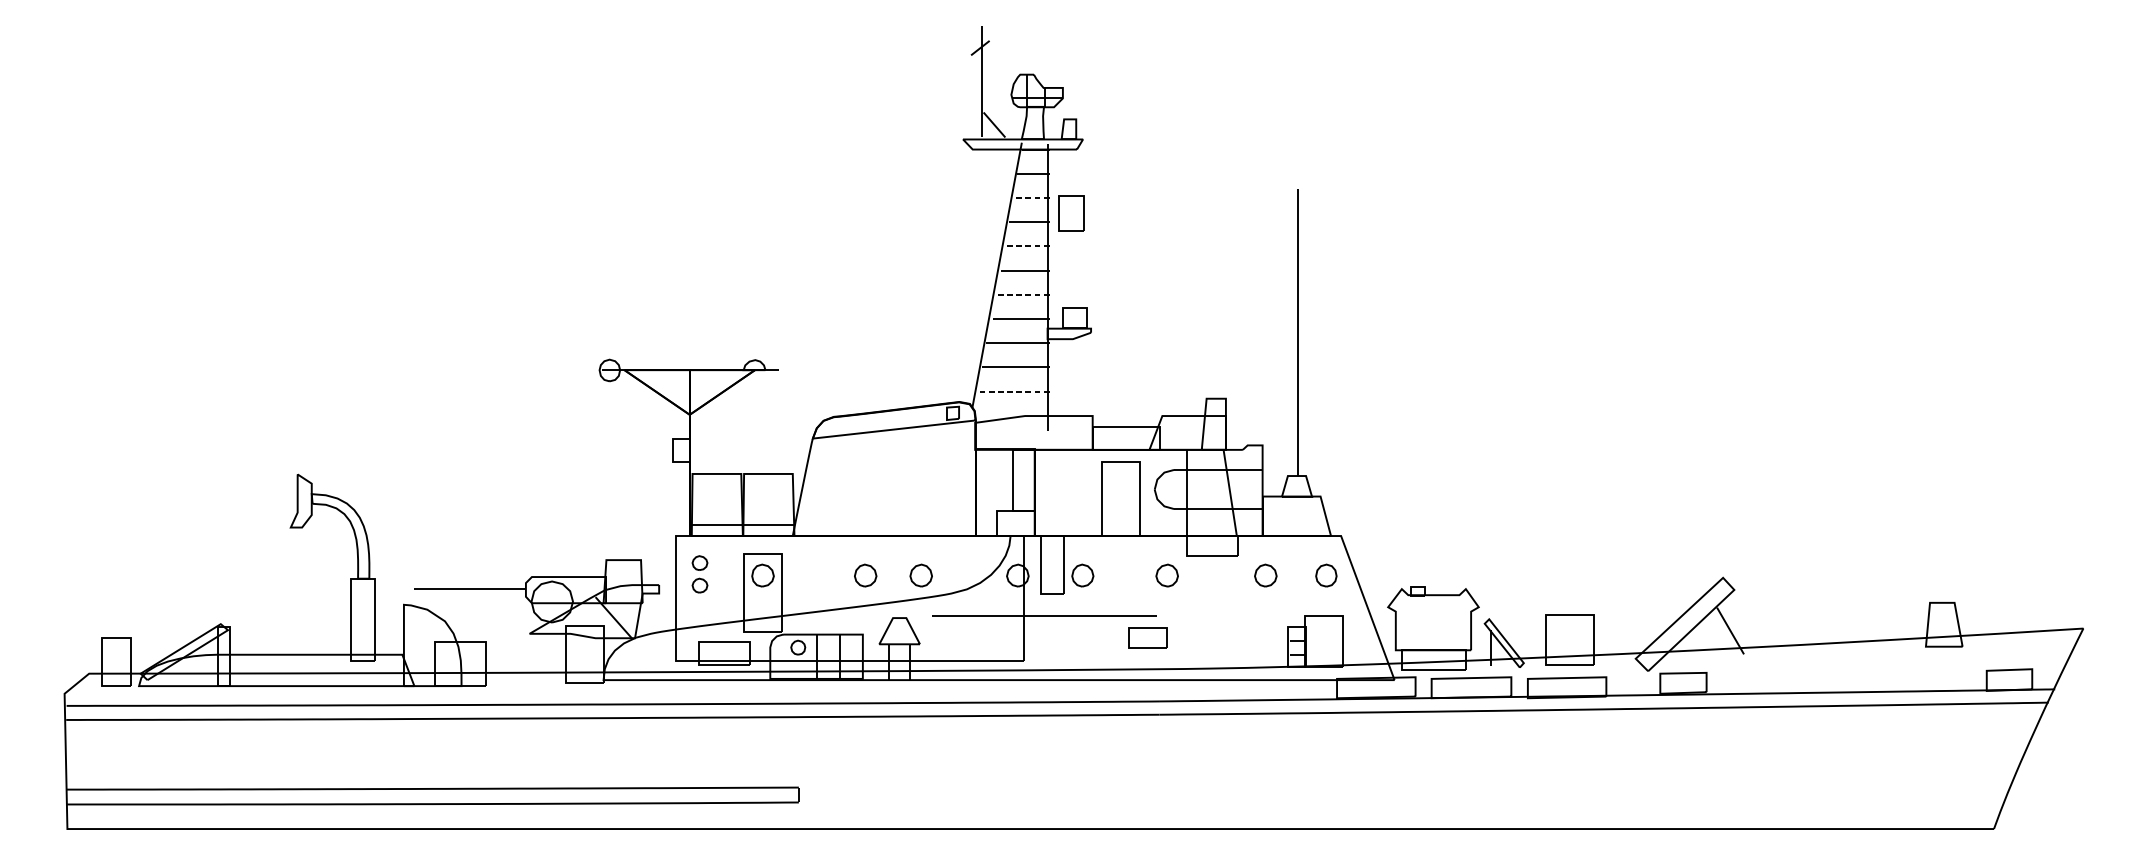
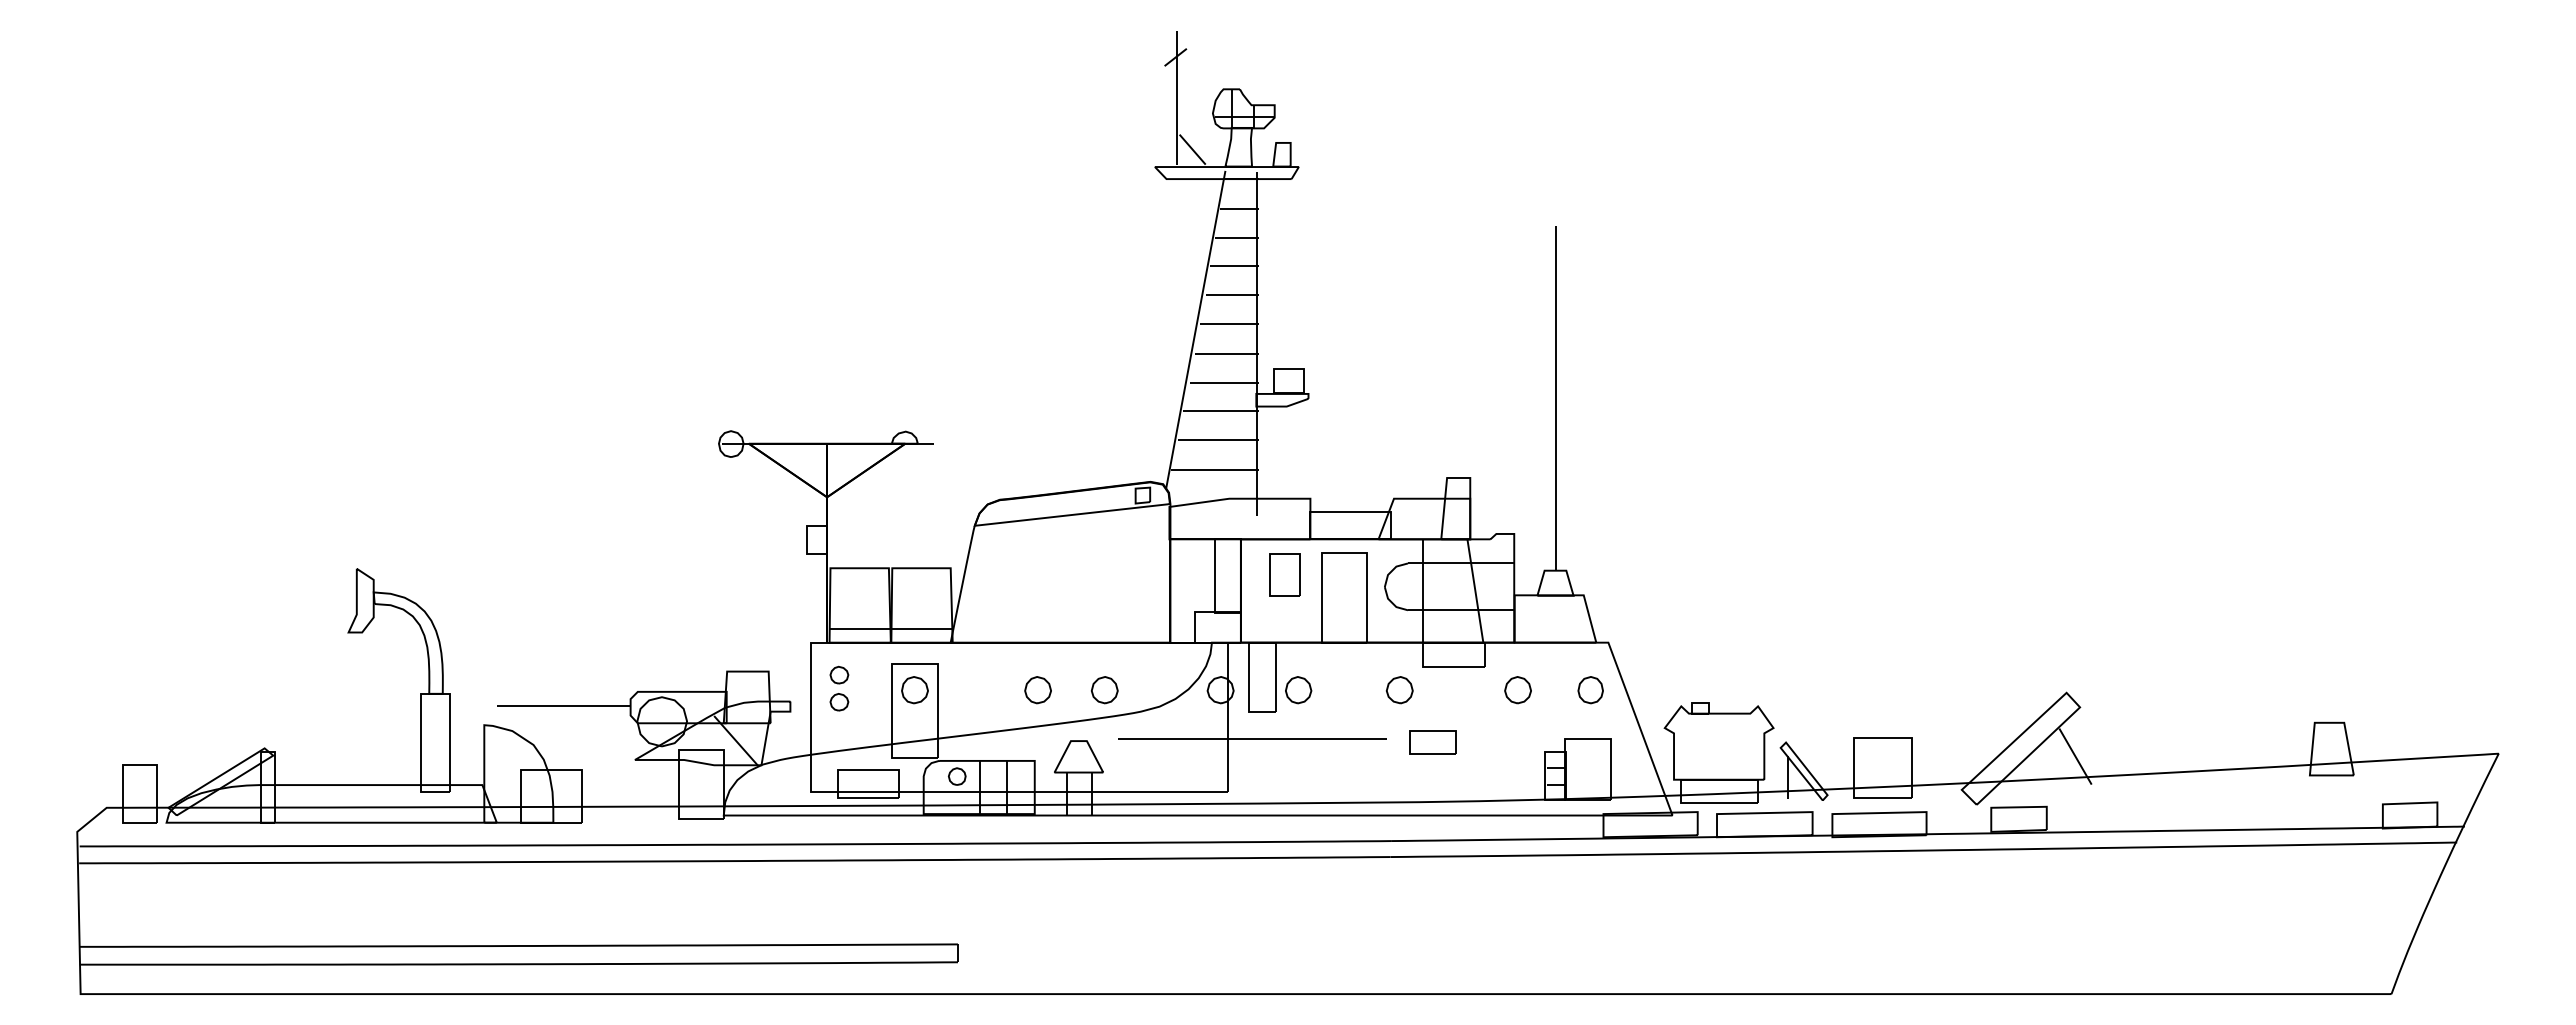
line: (1031, 198) -> (1237, 237), dashed -> solid
part: (1071, 213) -> (1284, 574), moved
line: (1027, 245) -> (1232, 294), dashed -> solid
line: (1022, 294) -> (1226, 353), dashed -> solid
line: (1013, 391) -> (1215, 469), dashed -> solid
part: (1147, 638) -> (1432, 742), moved

